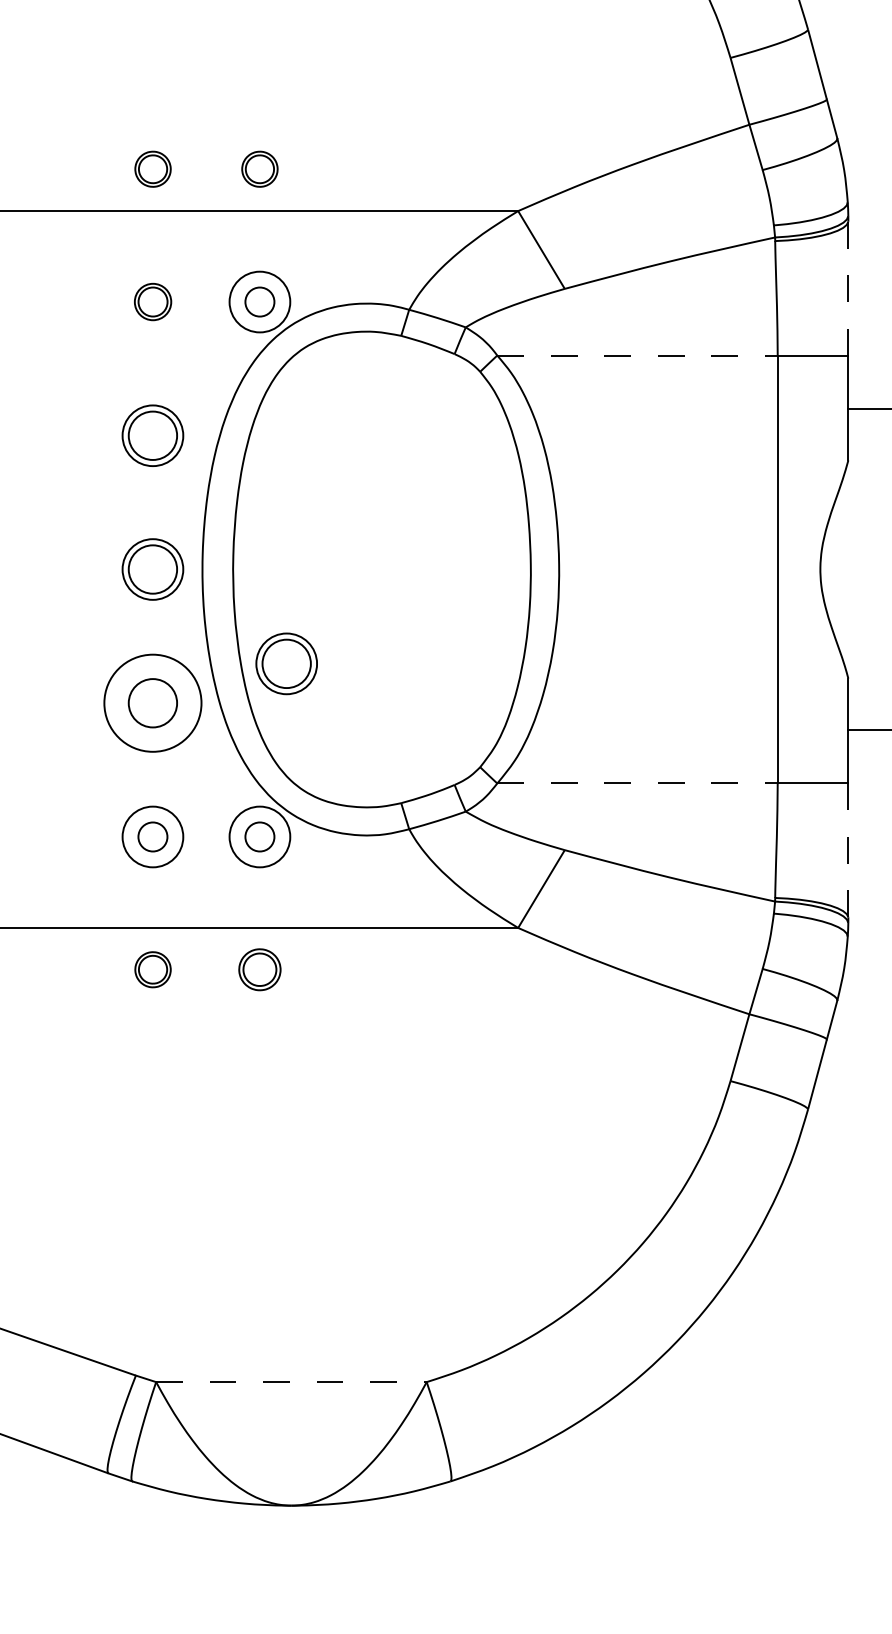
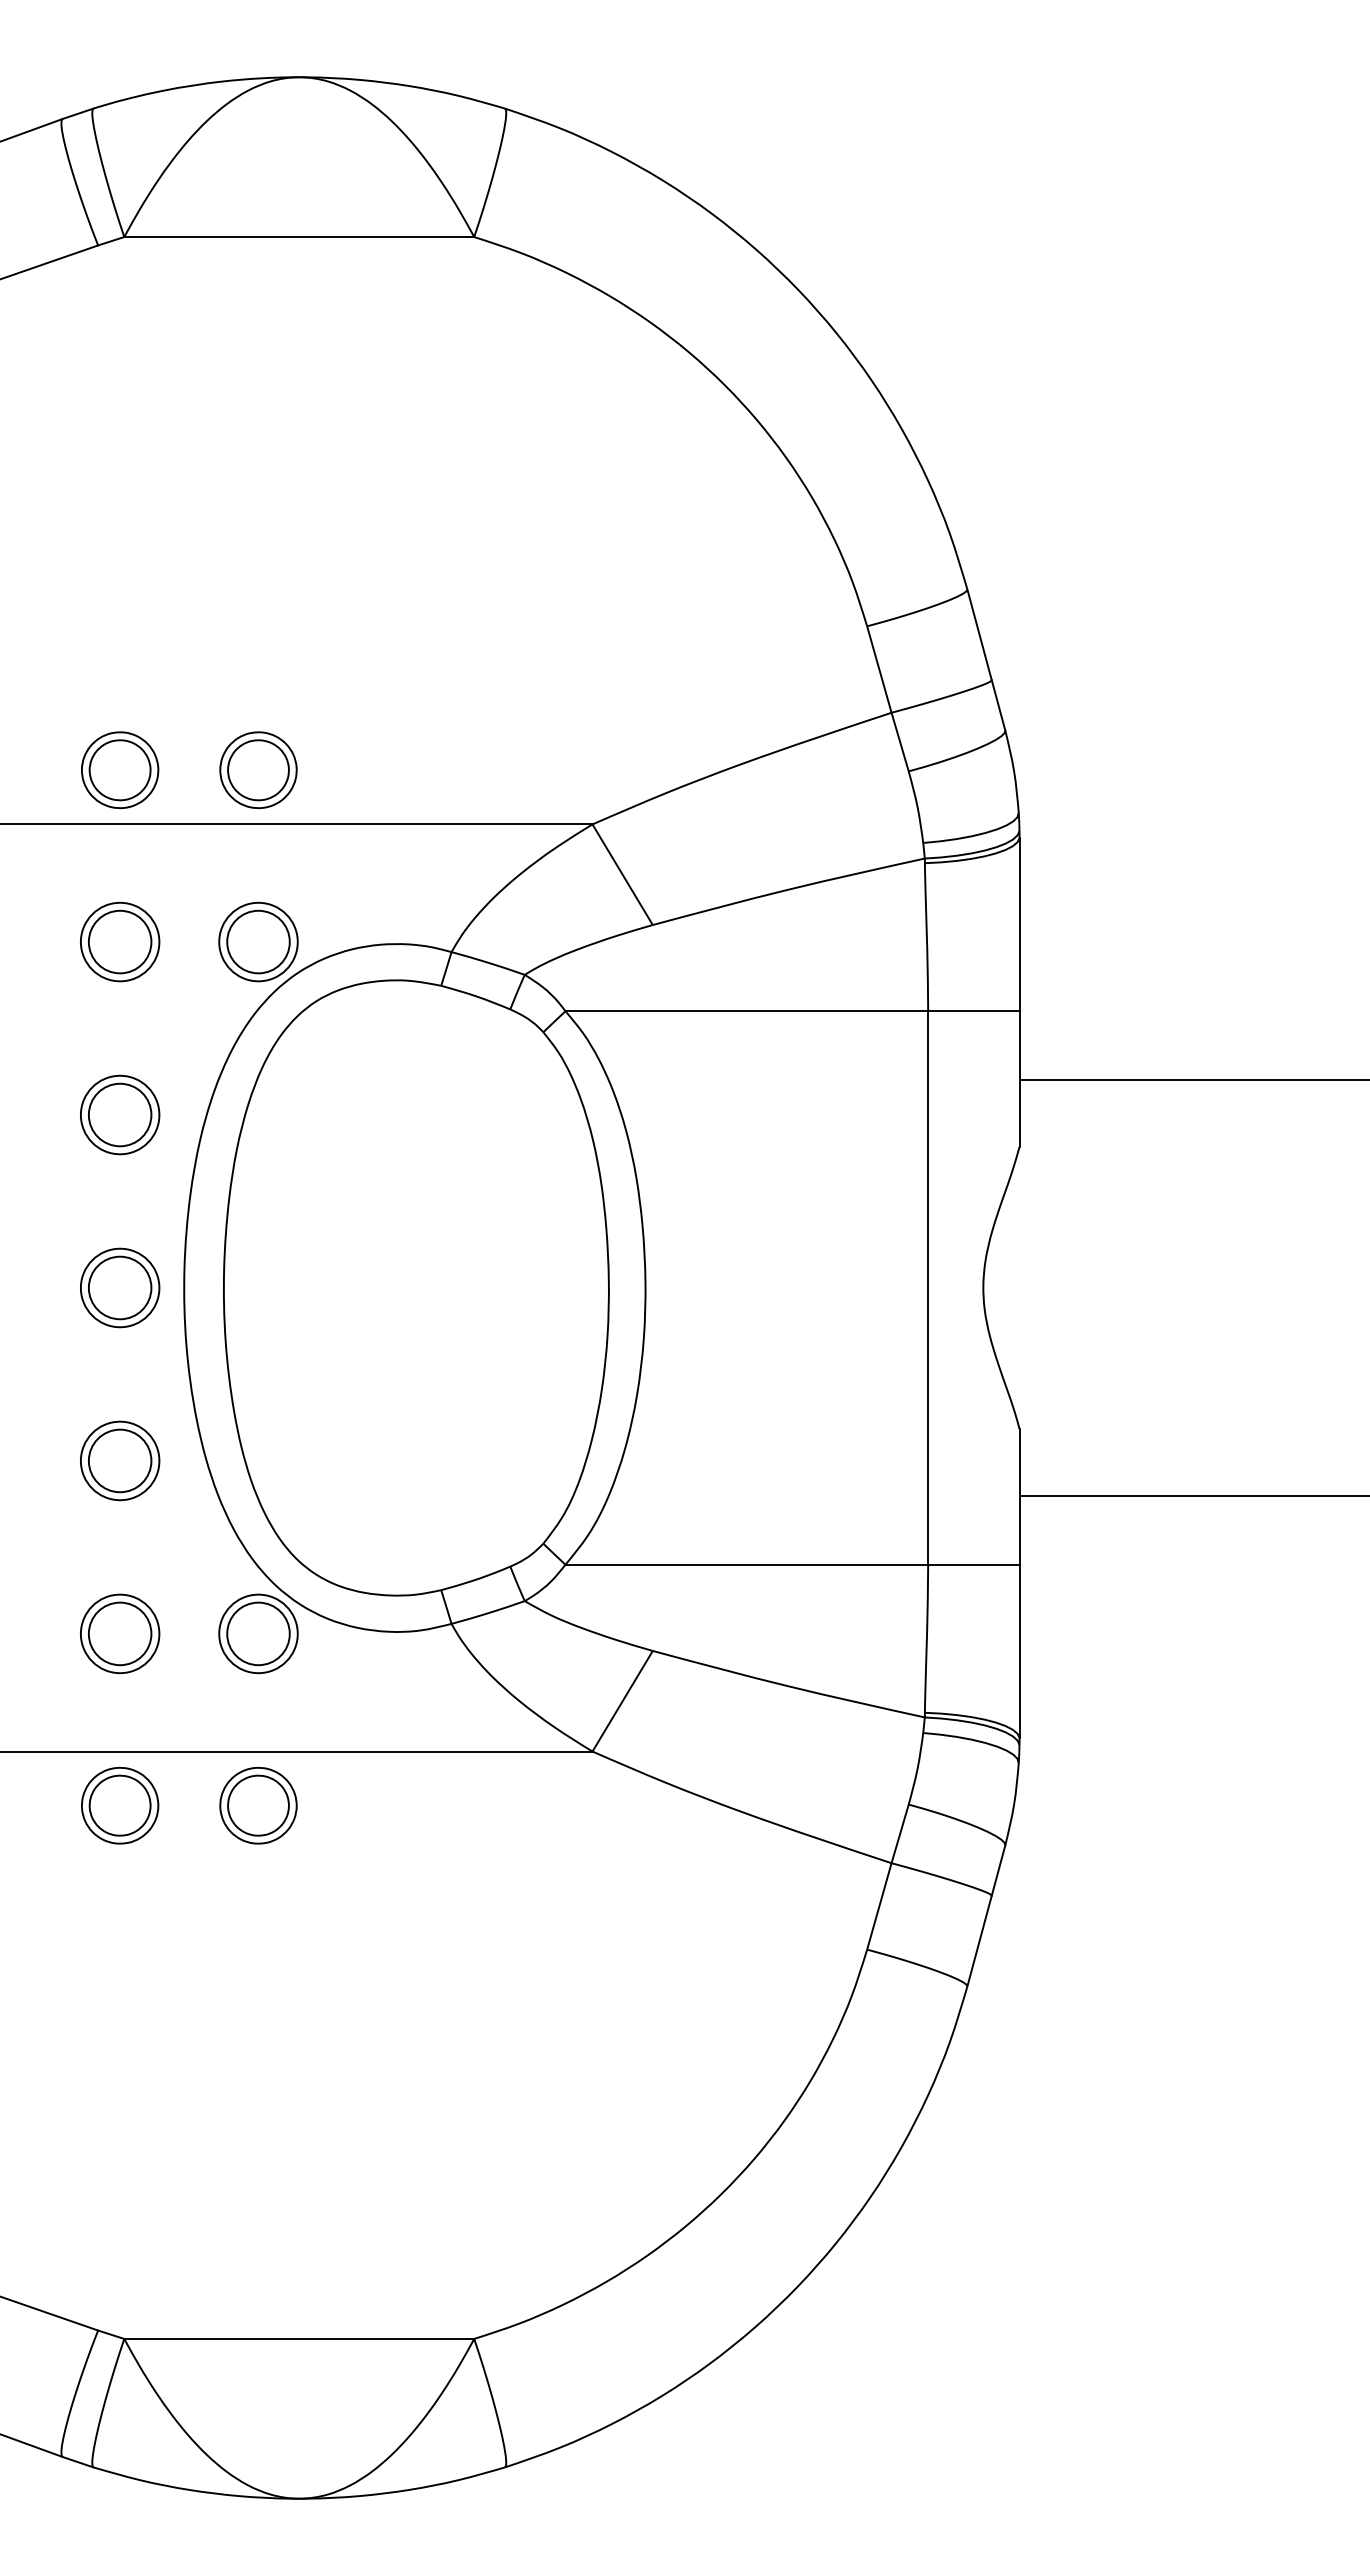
part: (153, 169) -> (120, 770), size x1.67
part: (259, 169) -> (258, 770), size x1.67
line: (848, 288) -> (1019, 924), dashed -> solid
part: (153, 301) -> (120, 941), size x1.67
circle: (259, 301) -> (258, 941), size x1.67
line: (638, 355) -> (747, 1011), dashed -> solid
part: (286, 663) -> (293, 1409), removed
circle: (152, 702) -> (119, 1460), size x0.62
line: (638, 783) -> (747, 1564), dashed -> solid
circle: (152, 836) -> (119, 1633), size x1.67
circle: (259, 836) -> (258, 1633), size x1.67
line: (848, 849) -> (1019, 1650), dashed -> solid
part: (153, 969) -> (120, 1805), size x1.67
part: (259, 969) -> (258, 1805), size x1.43
line: (291, 1381) -> (299, 2338), dashed -> solid

